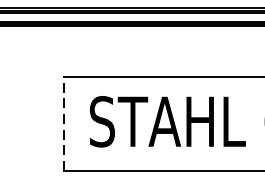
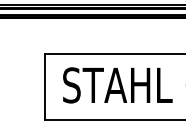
line: (63, 124) -> (44, 87), dashed -> solid

